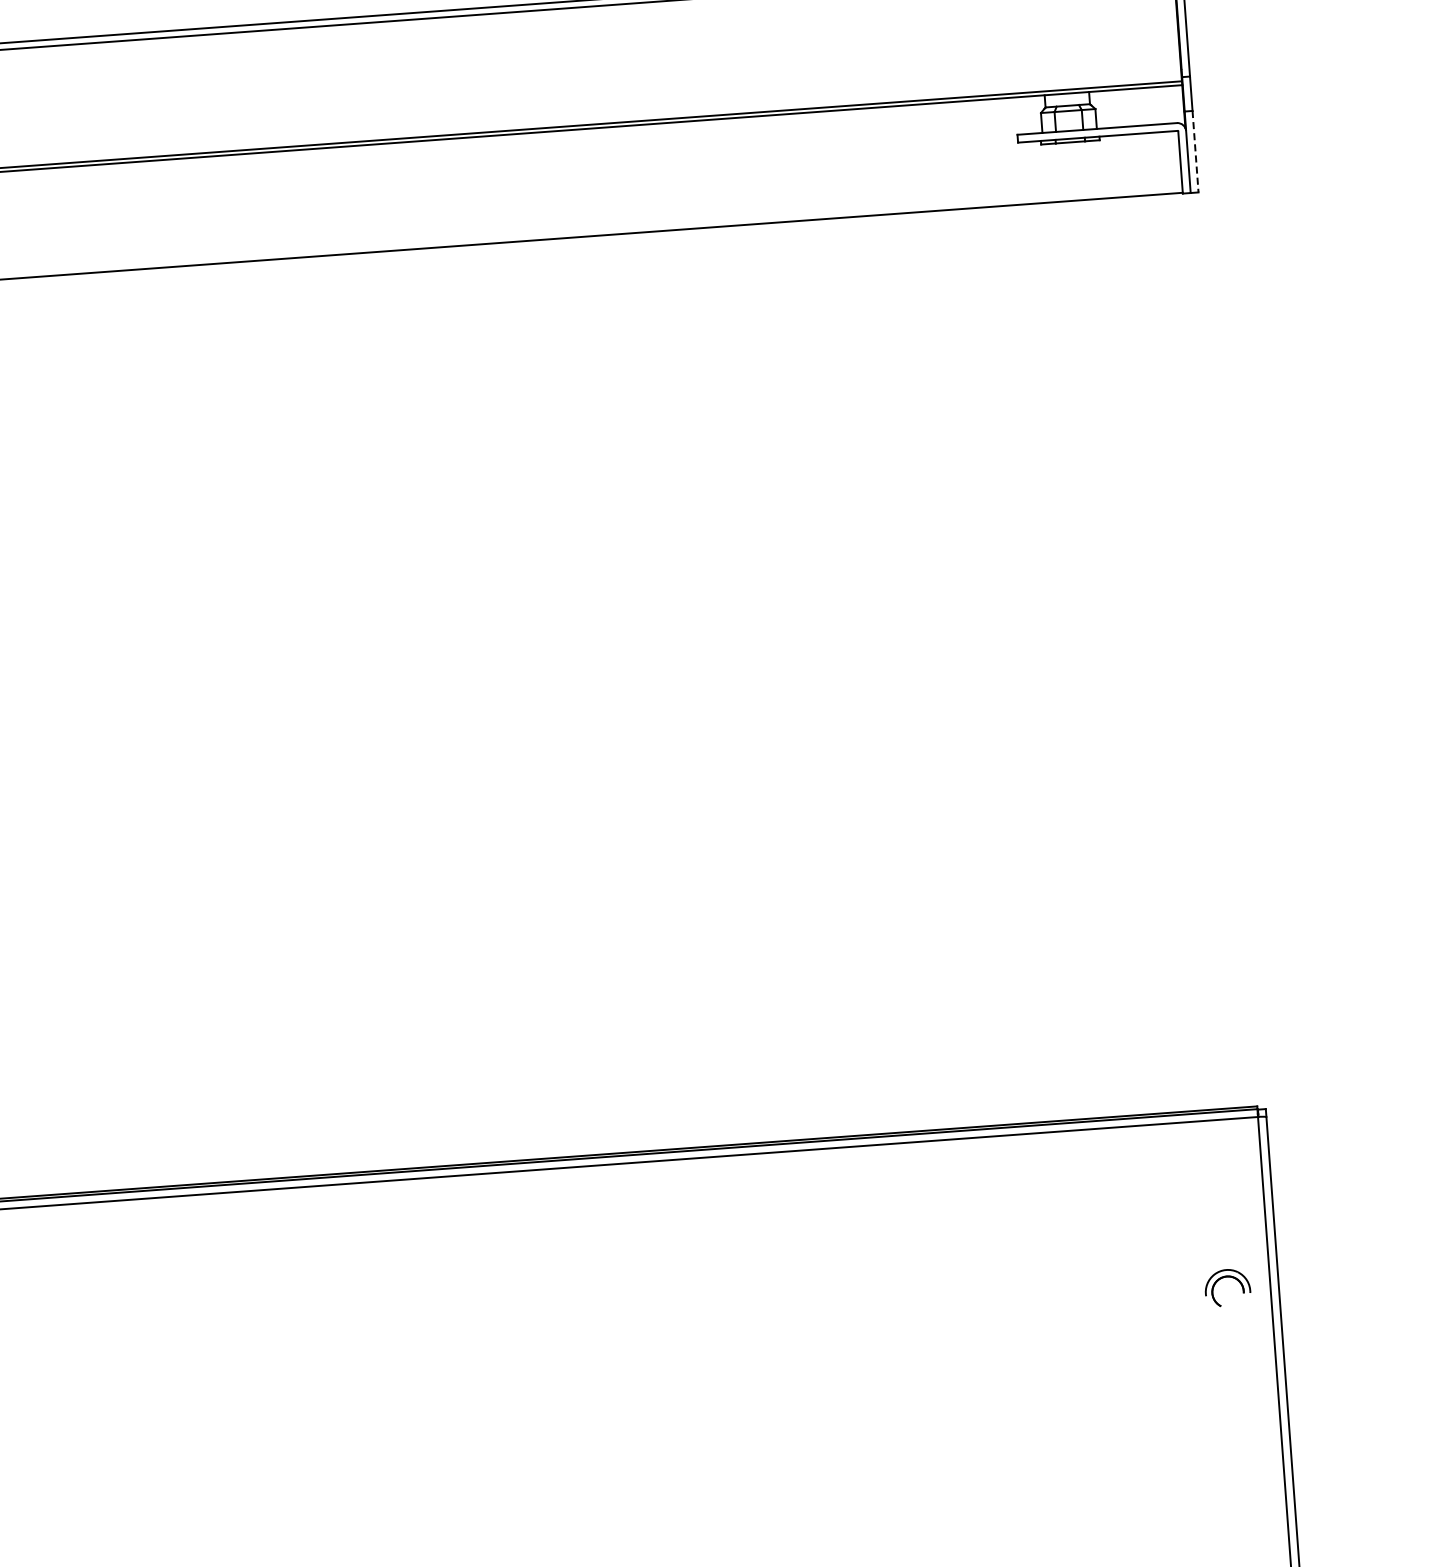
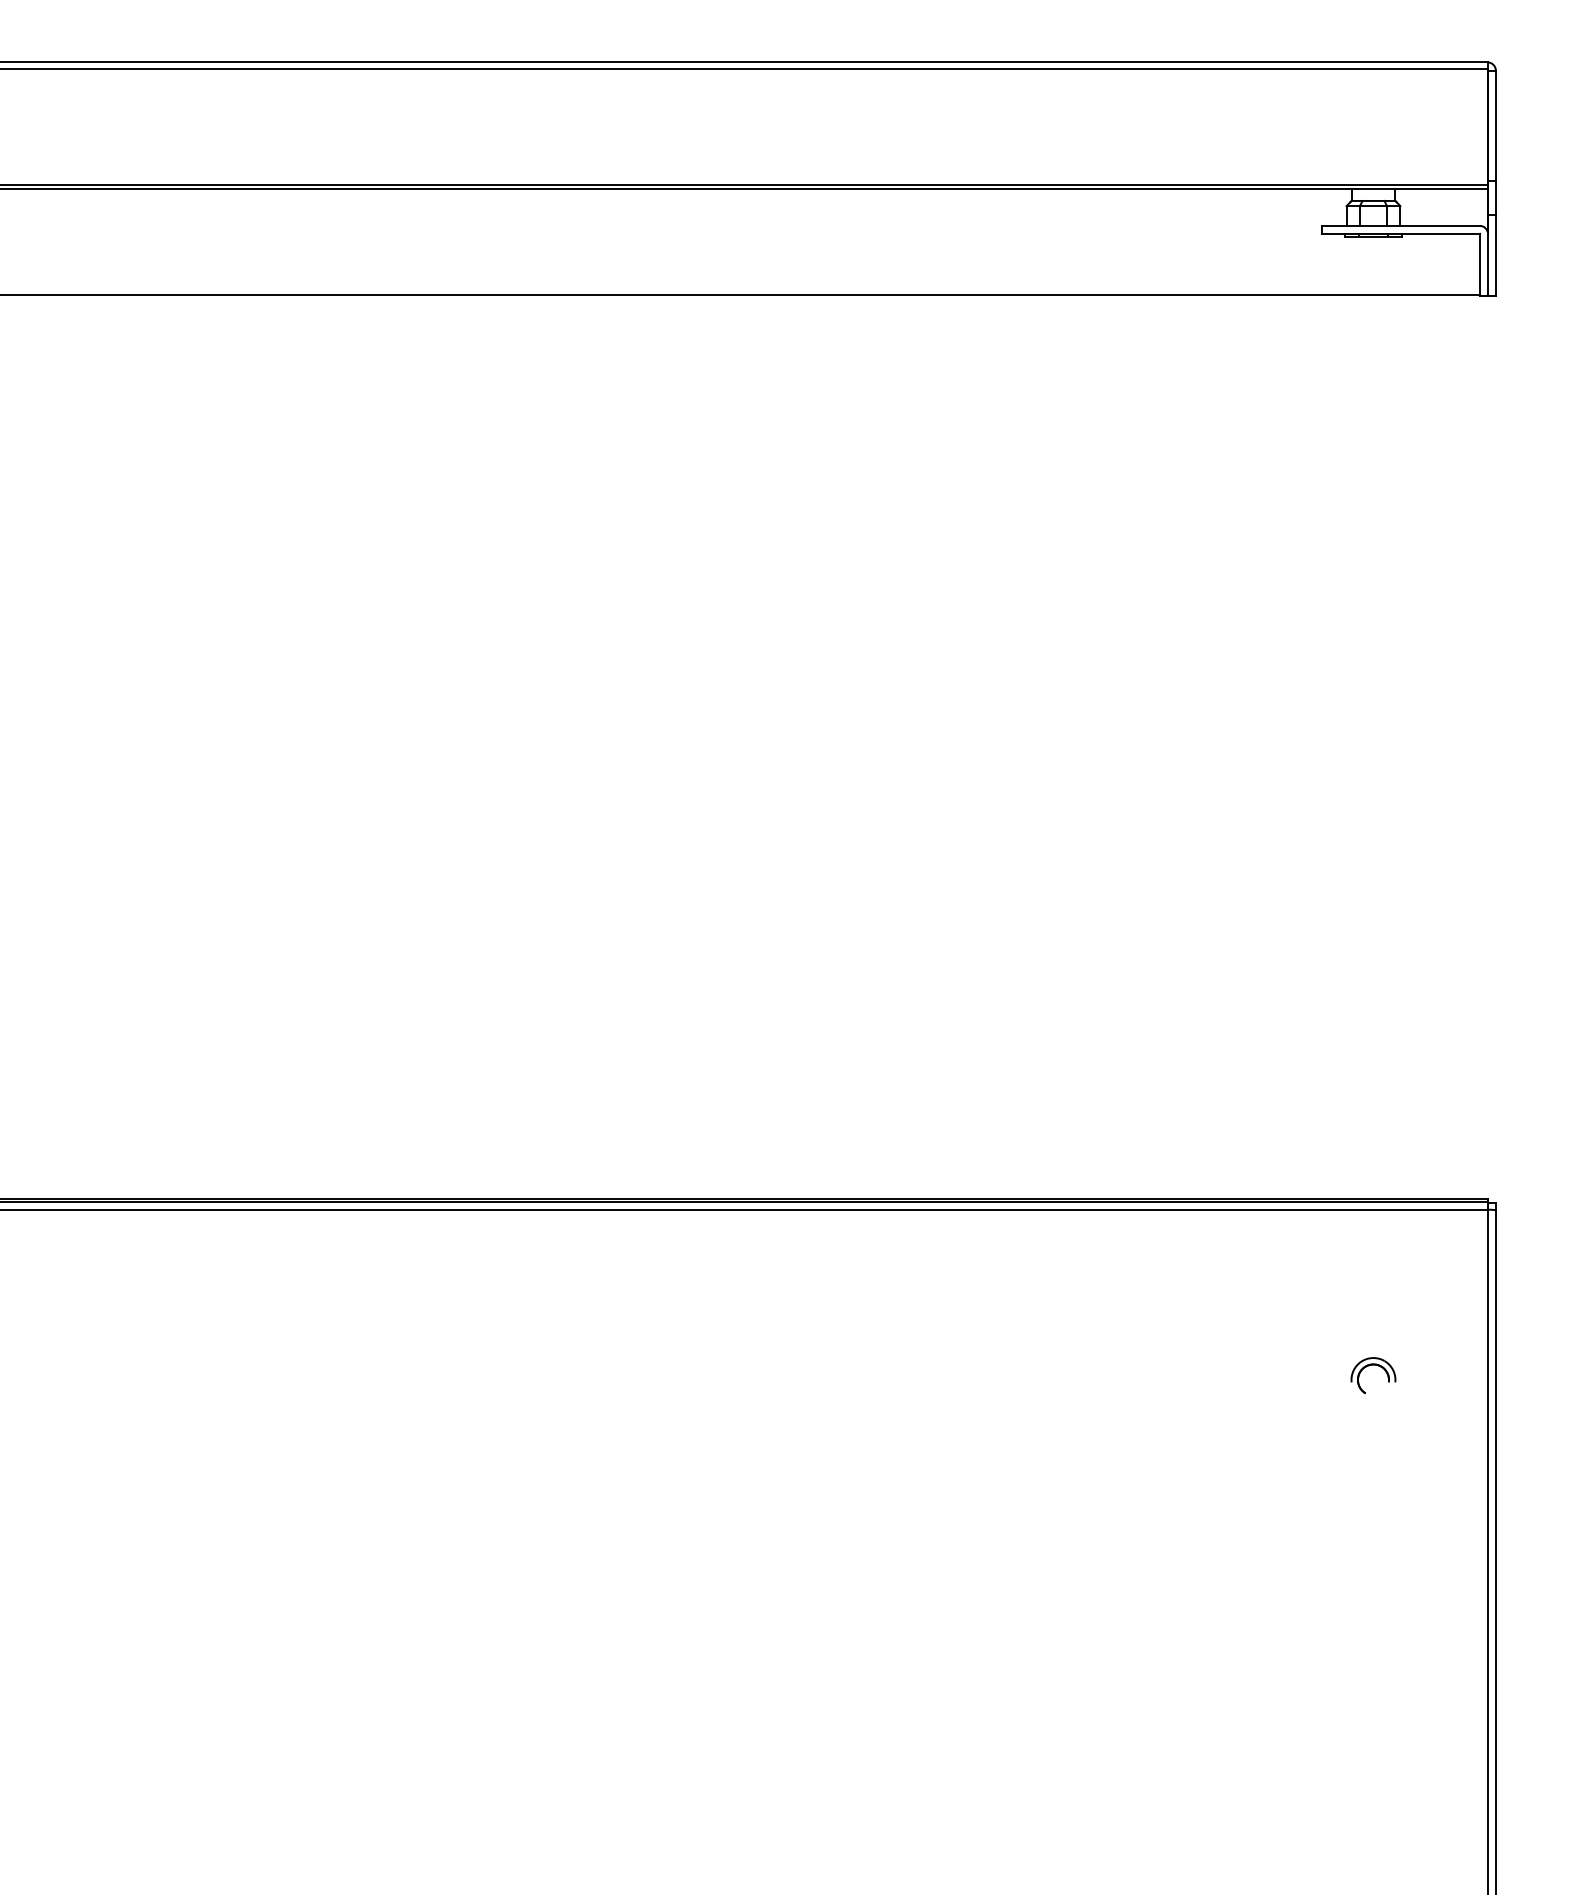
line: (1195, 151) -> (1495, 255), dashed -> solid
part: (1227, 1277) -> (1373, 1365), moved

